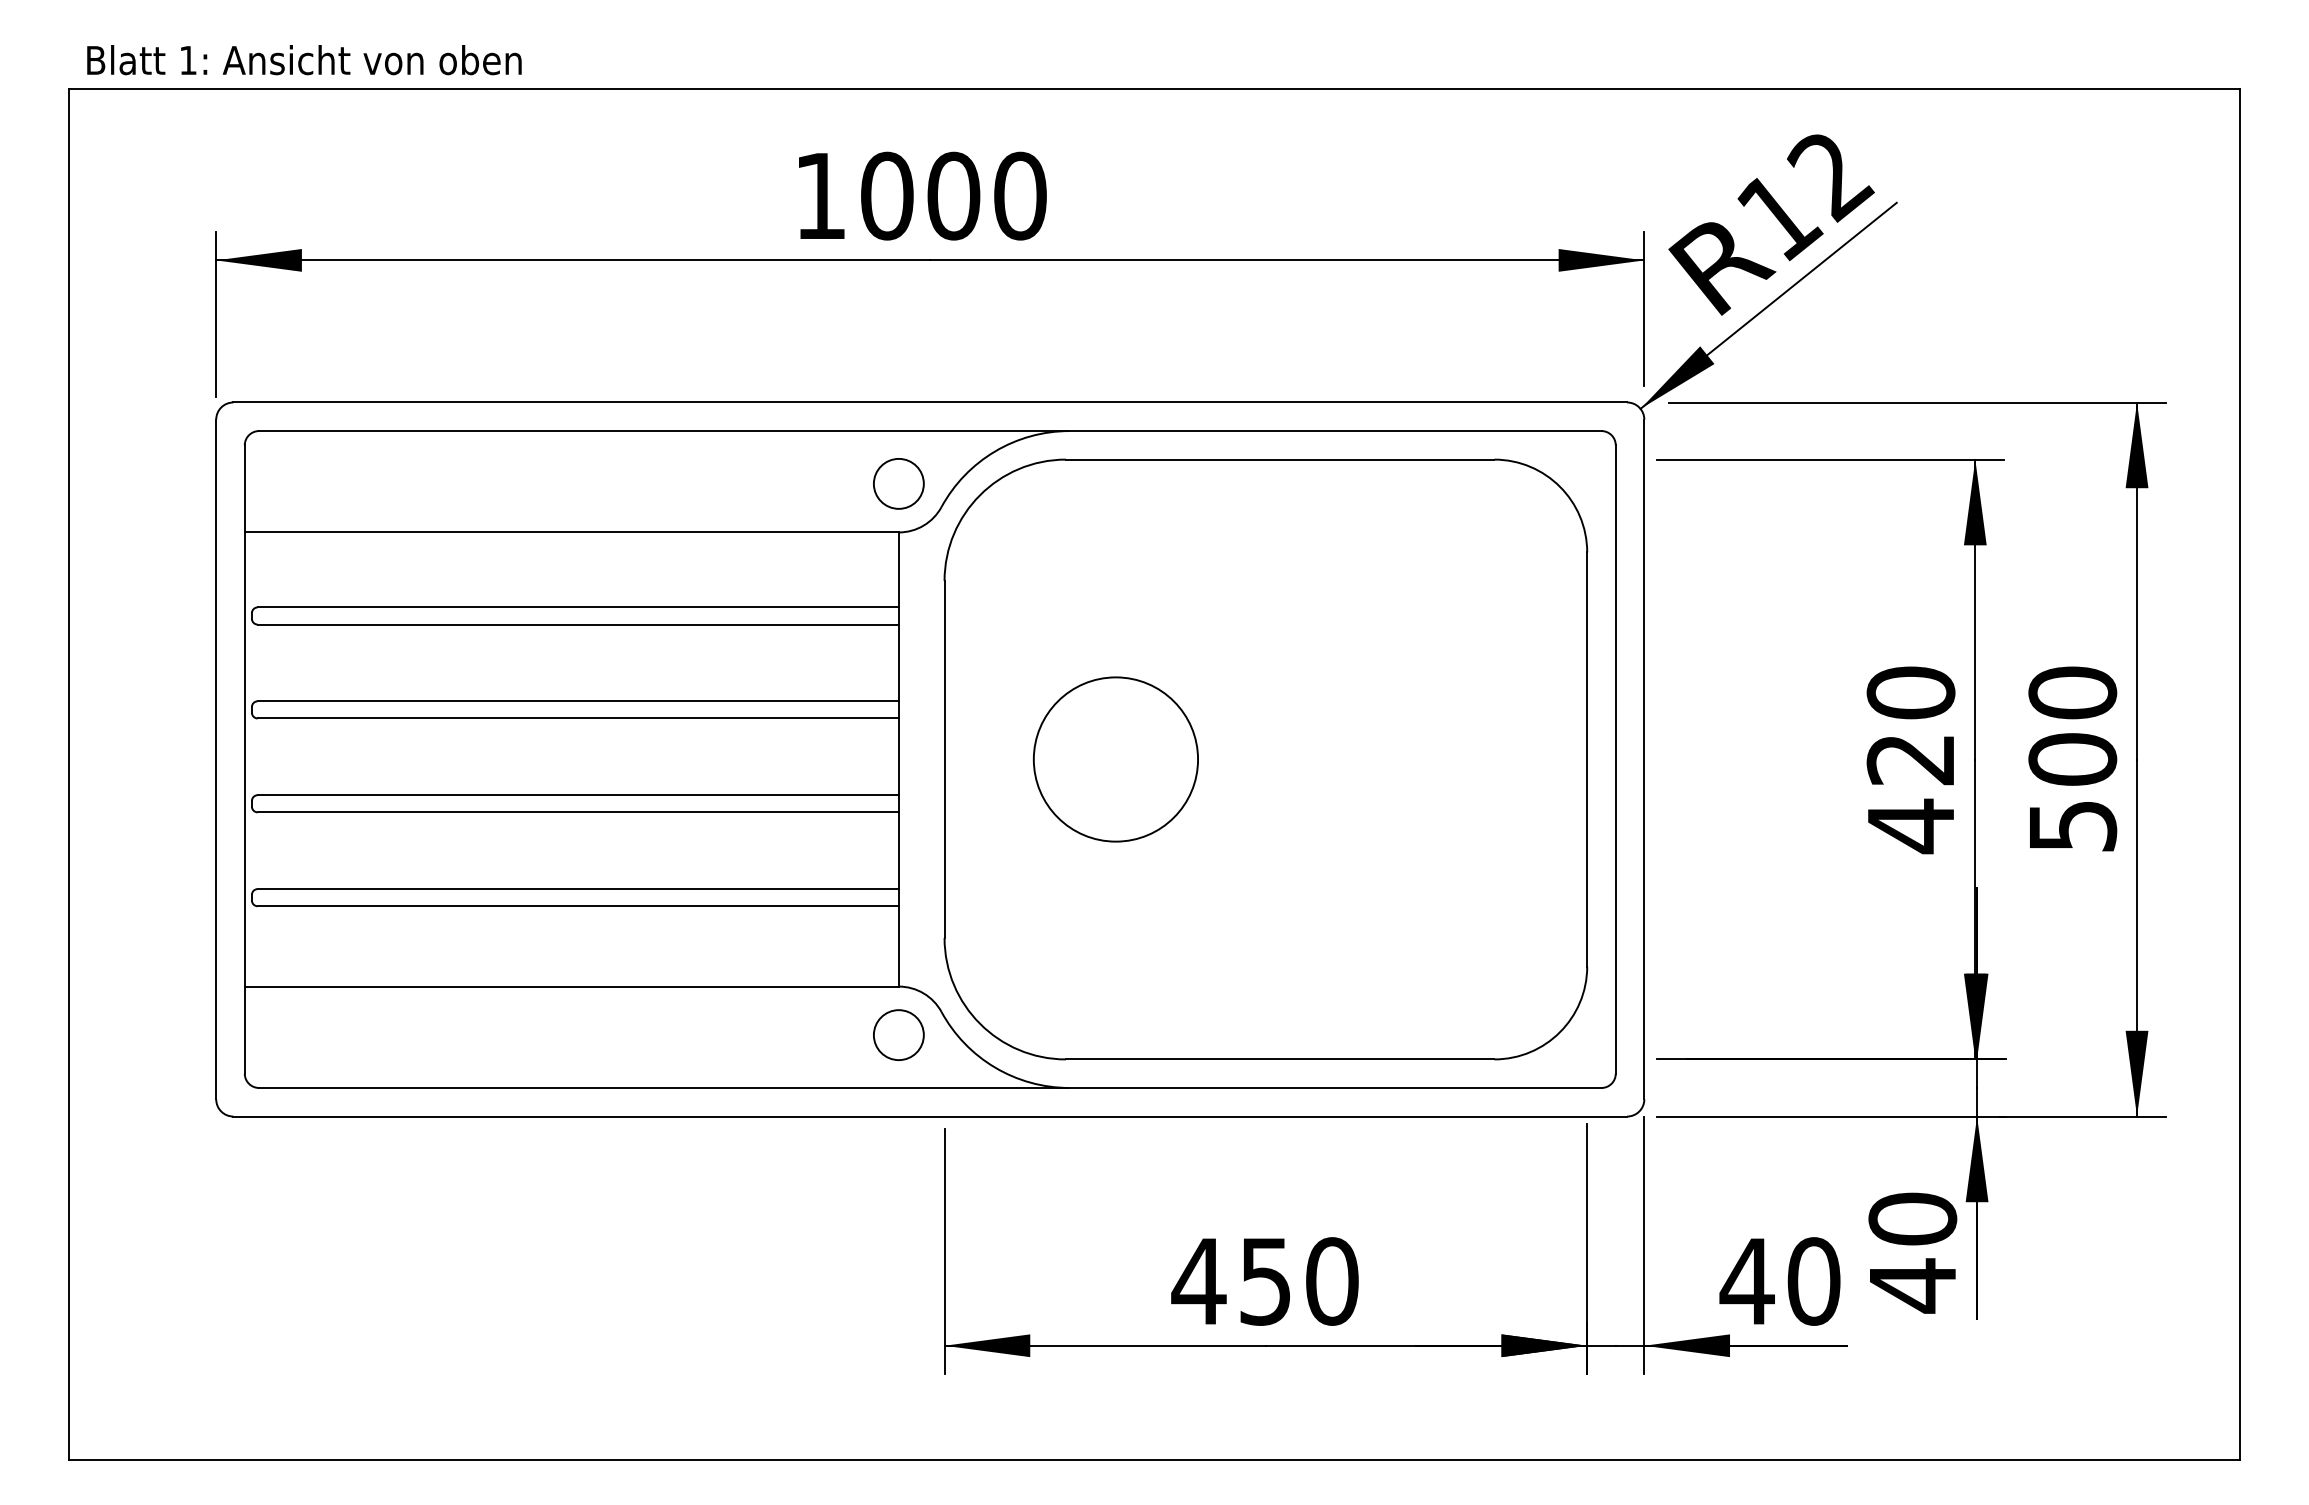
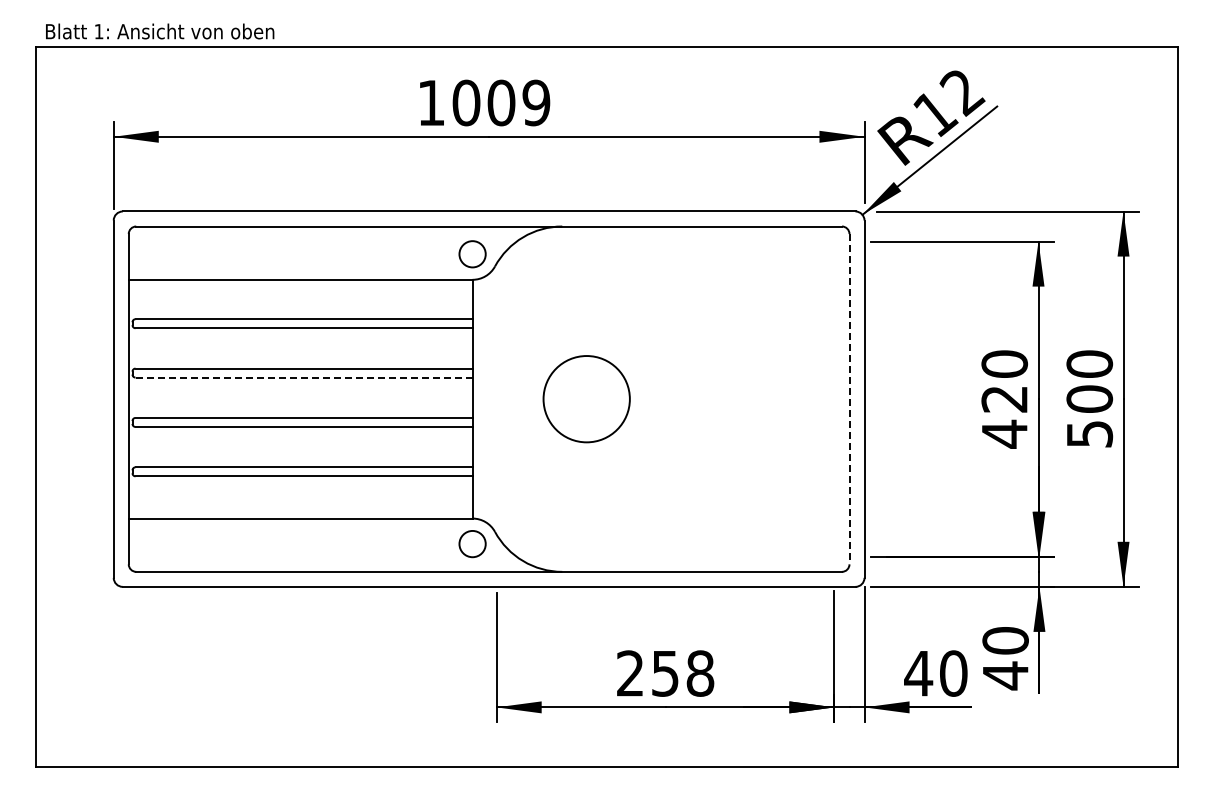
text: (1020, 195) -> (536, 102), 1000 -> 1009
line: (579, 718) -> (304, 377), solid -> dashed
part: (1265, 758) -> (665, 398), removed
line: (1615, 760) -> (849, 399), solid -> dashed
text: (1263, 1281) -> (664, 673), 450 -> 258

